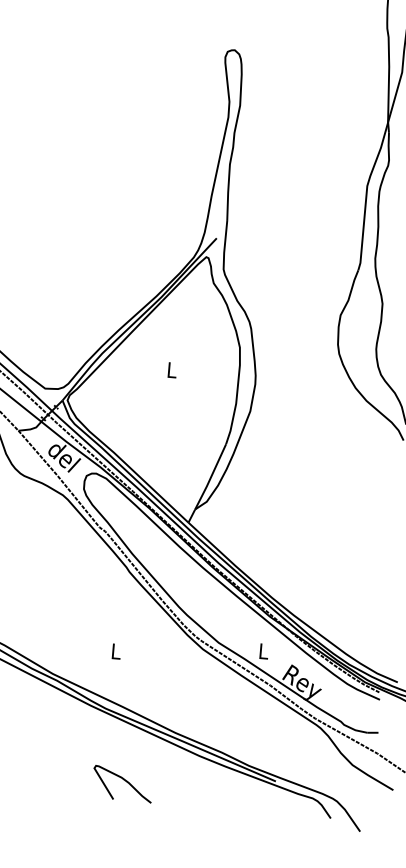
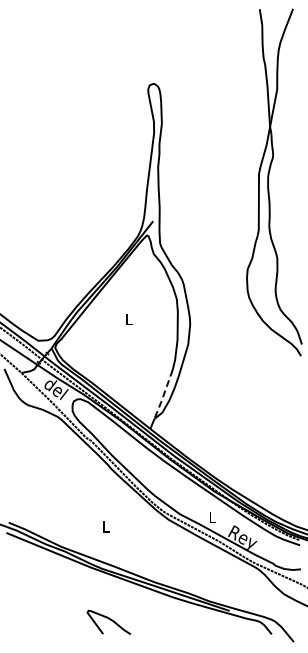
line: (210, 478) -> (163, 395), solid -> dashed
curve: (122, 780) -> (108, 619), moved

